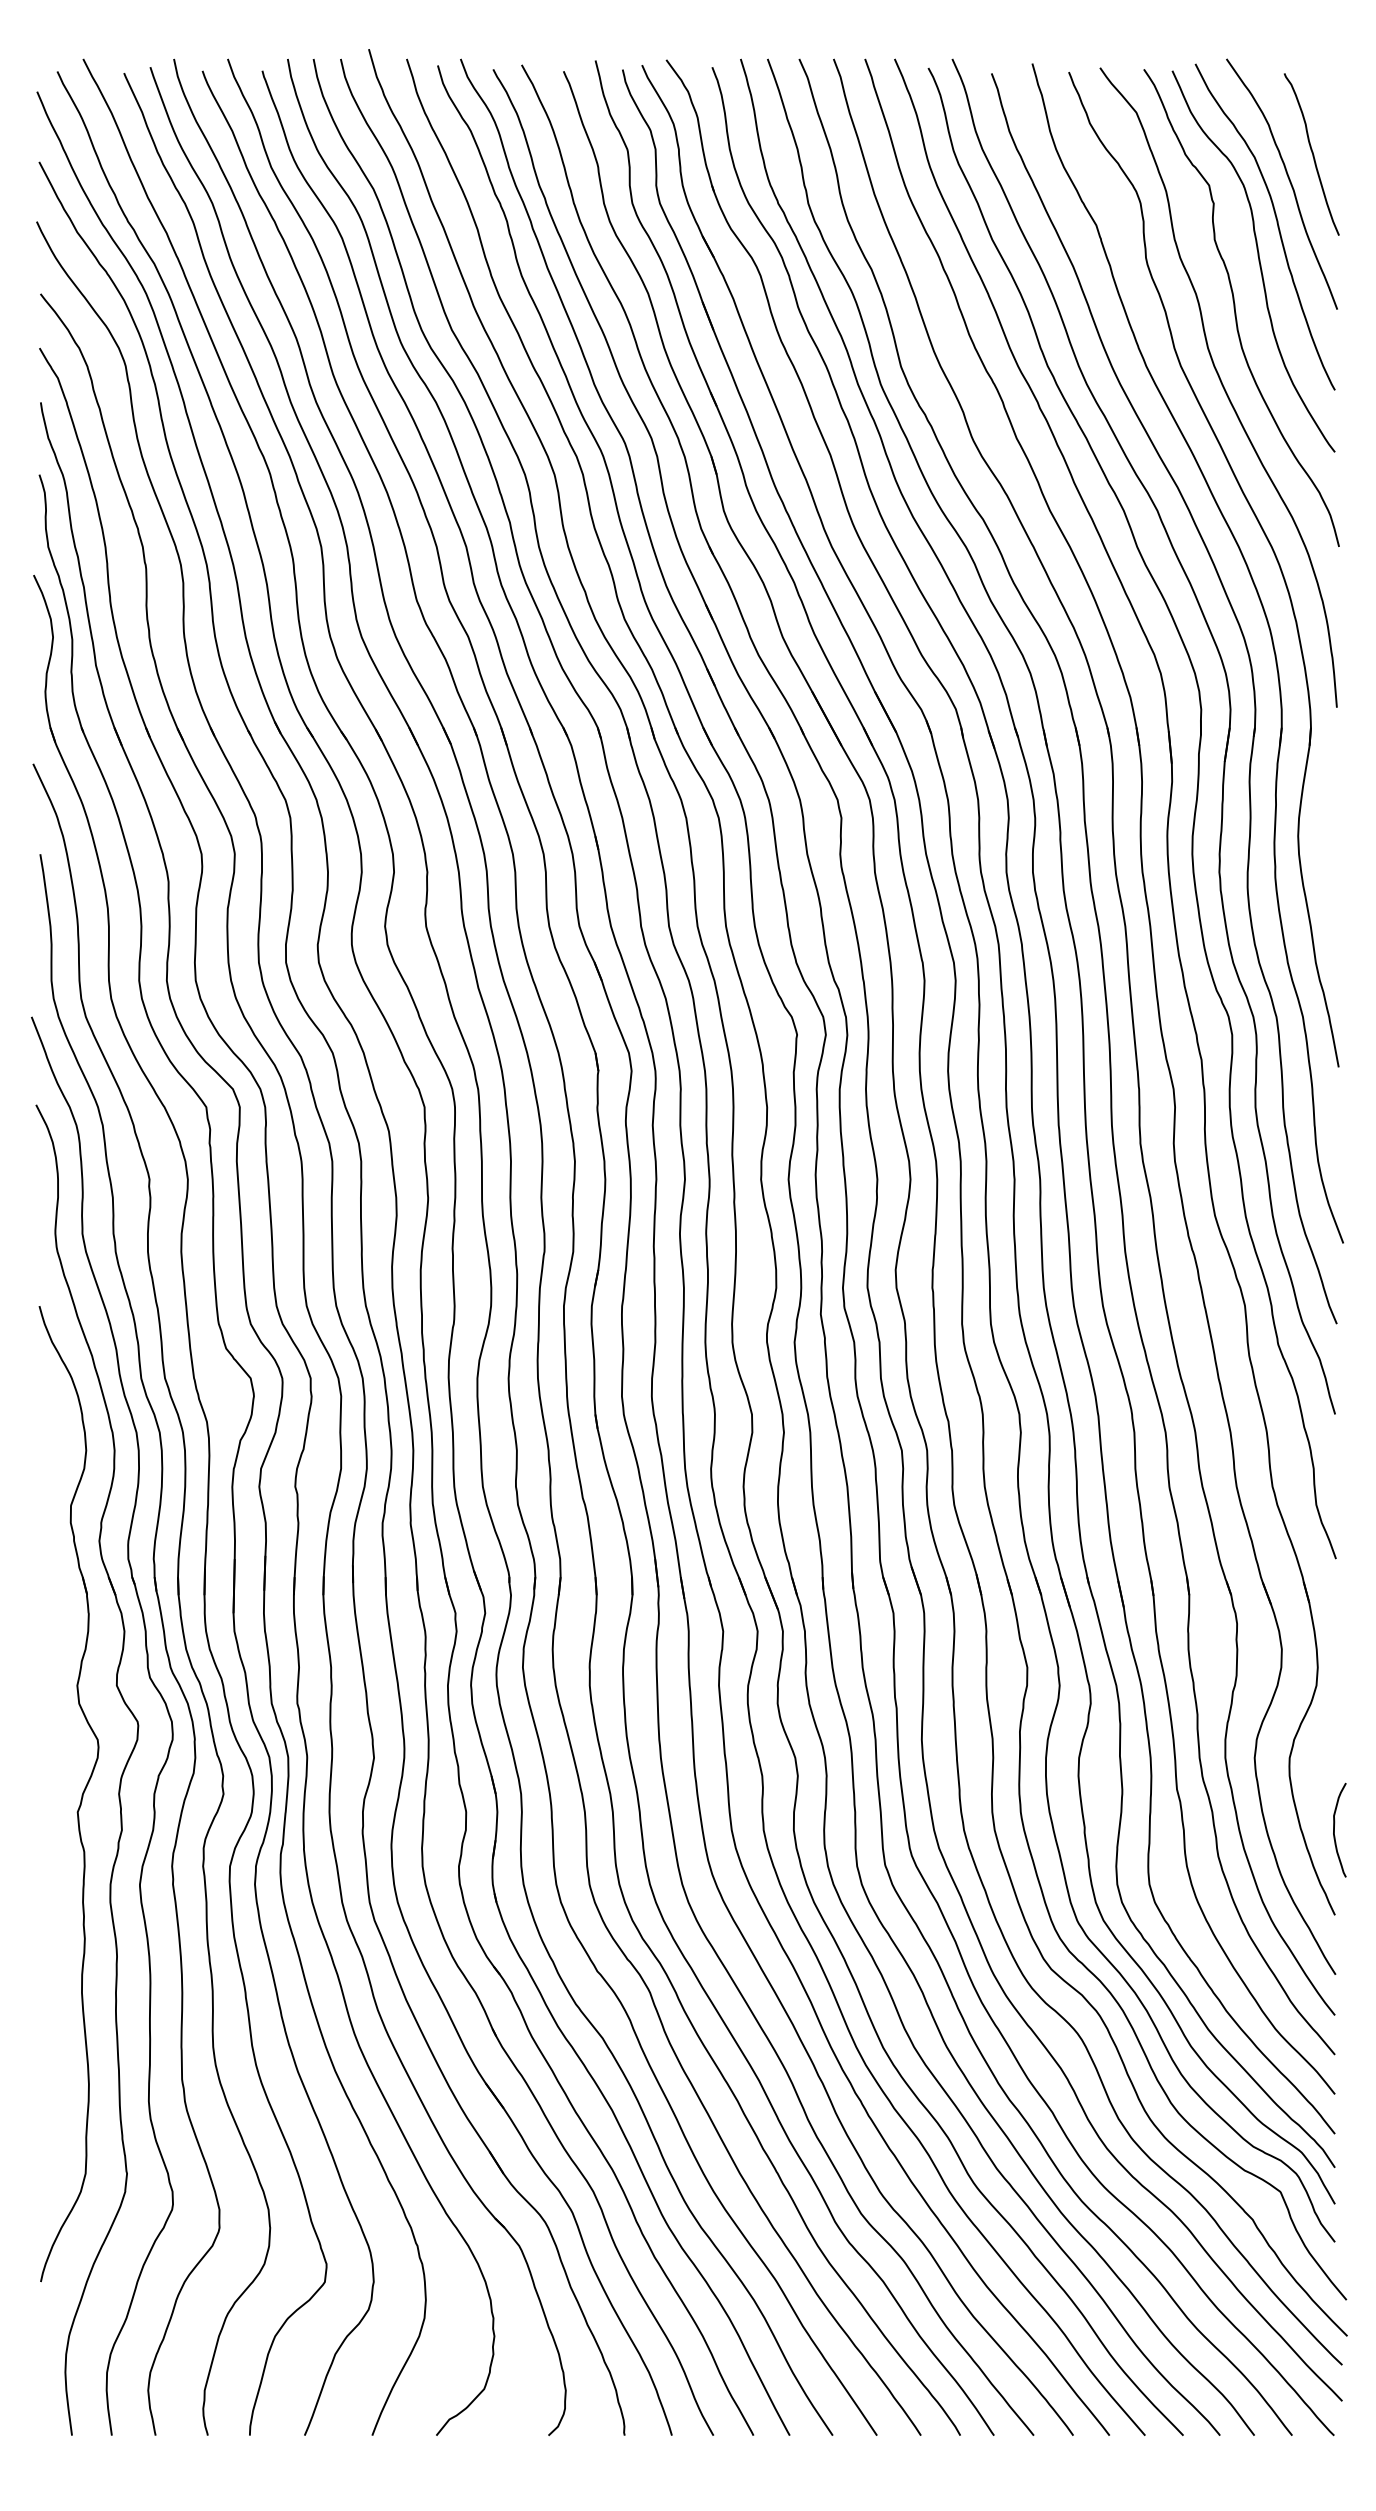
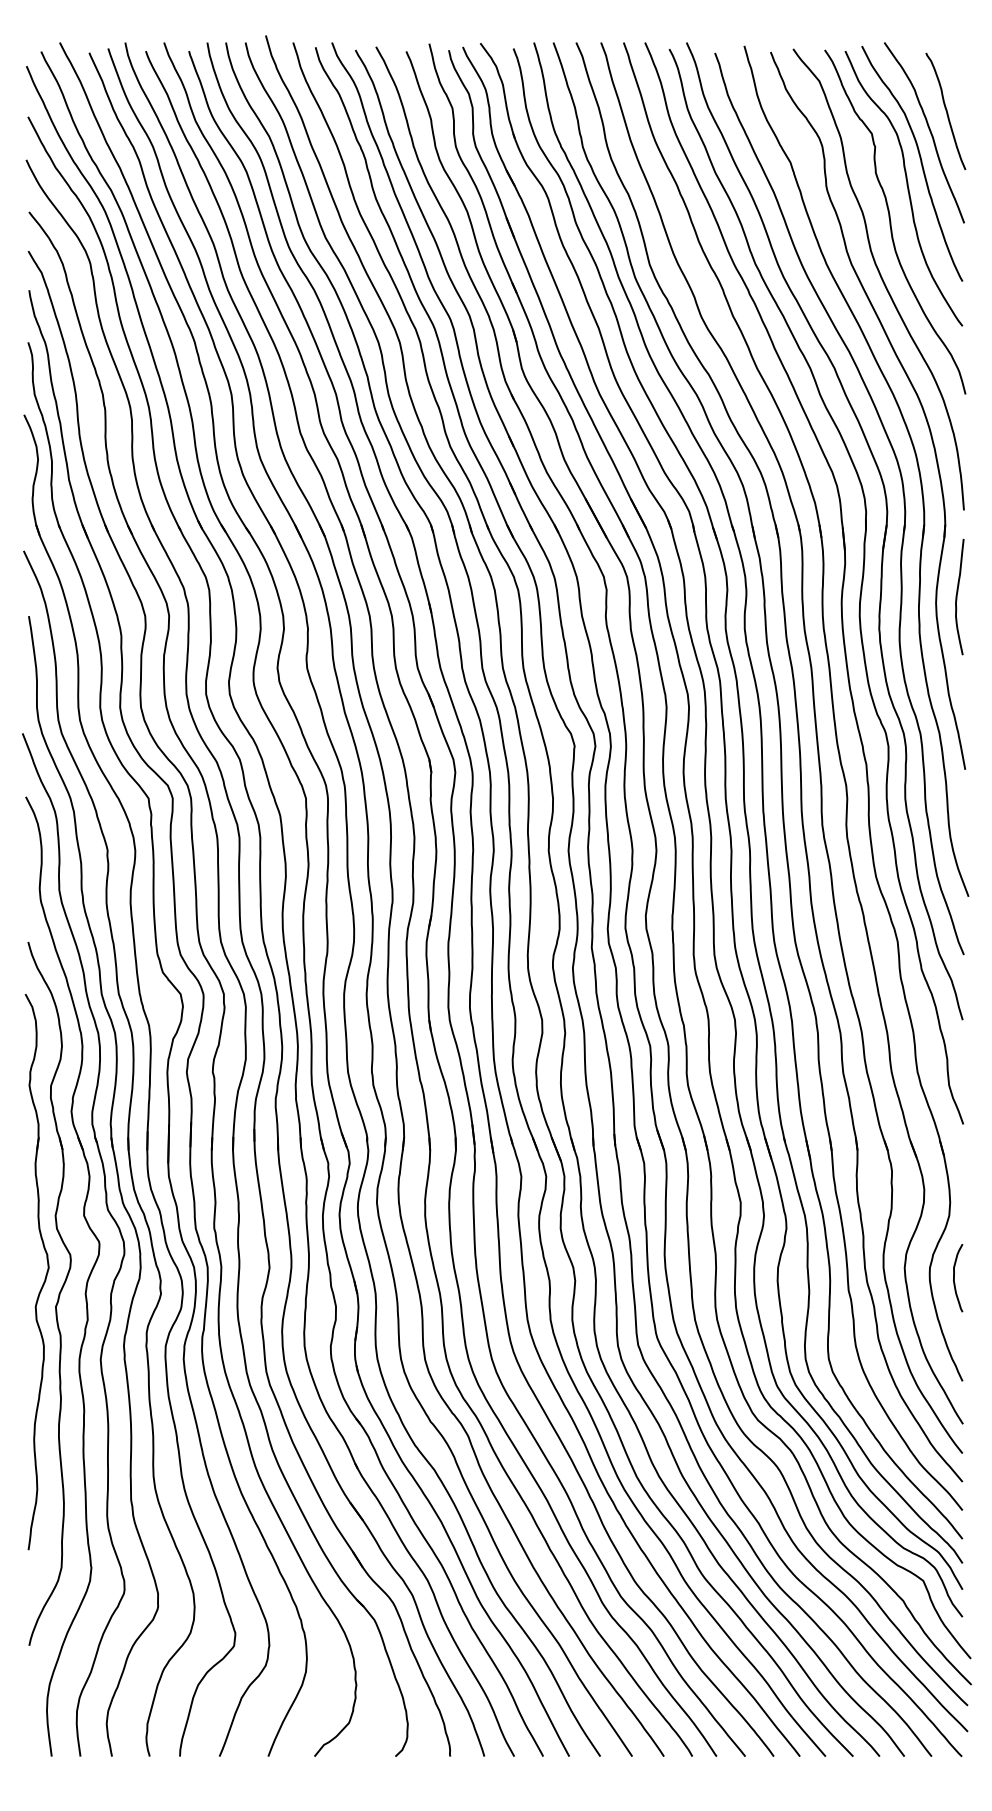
curve: (1327, 827) -> (957, 596), added
part: (63, 1768) -> (45, 1275), added
curve: (1334, 1829) -> (954, 1277), moved

